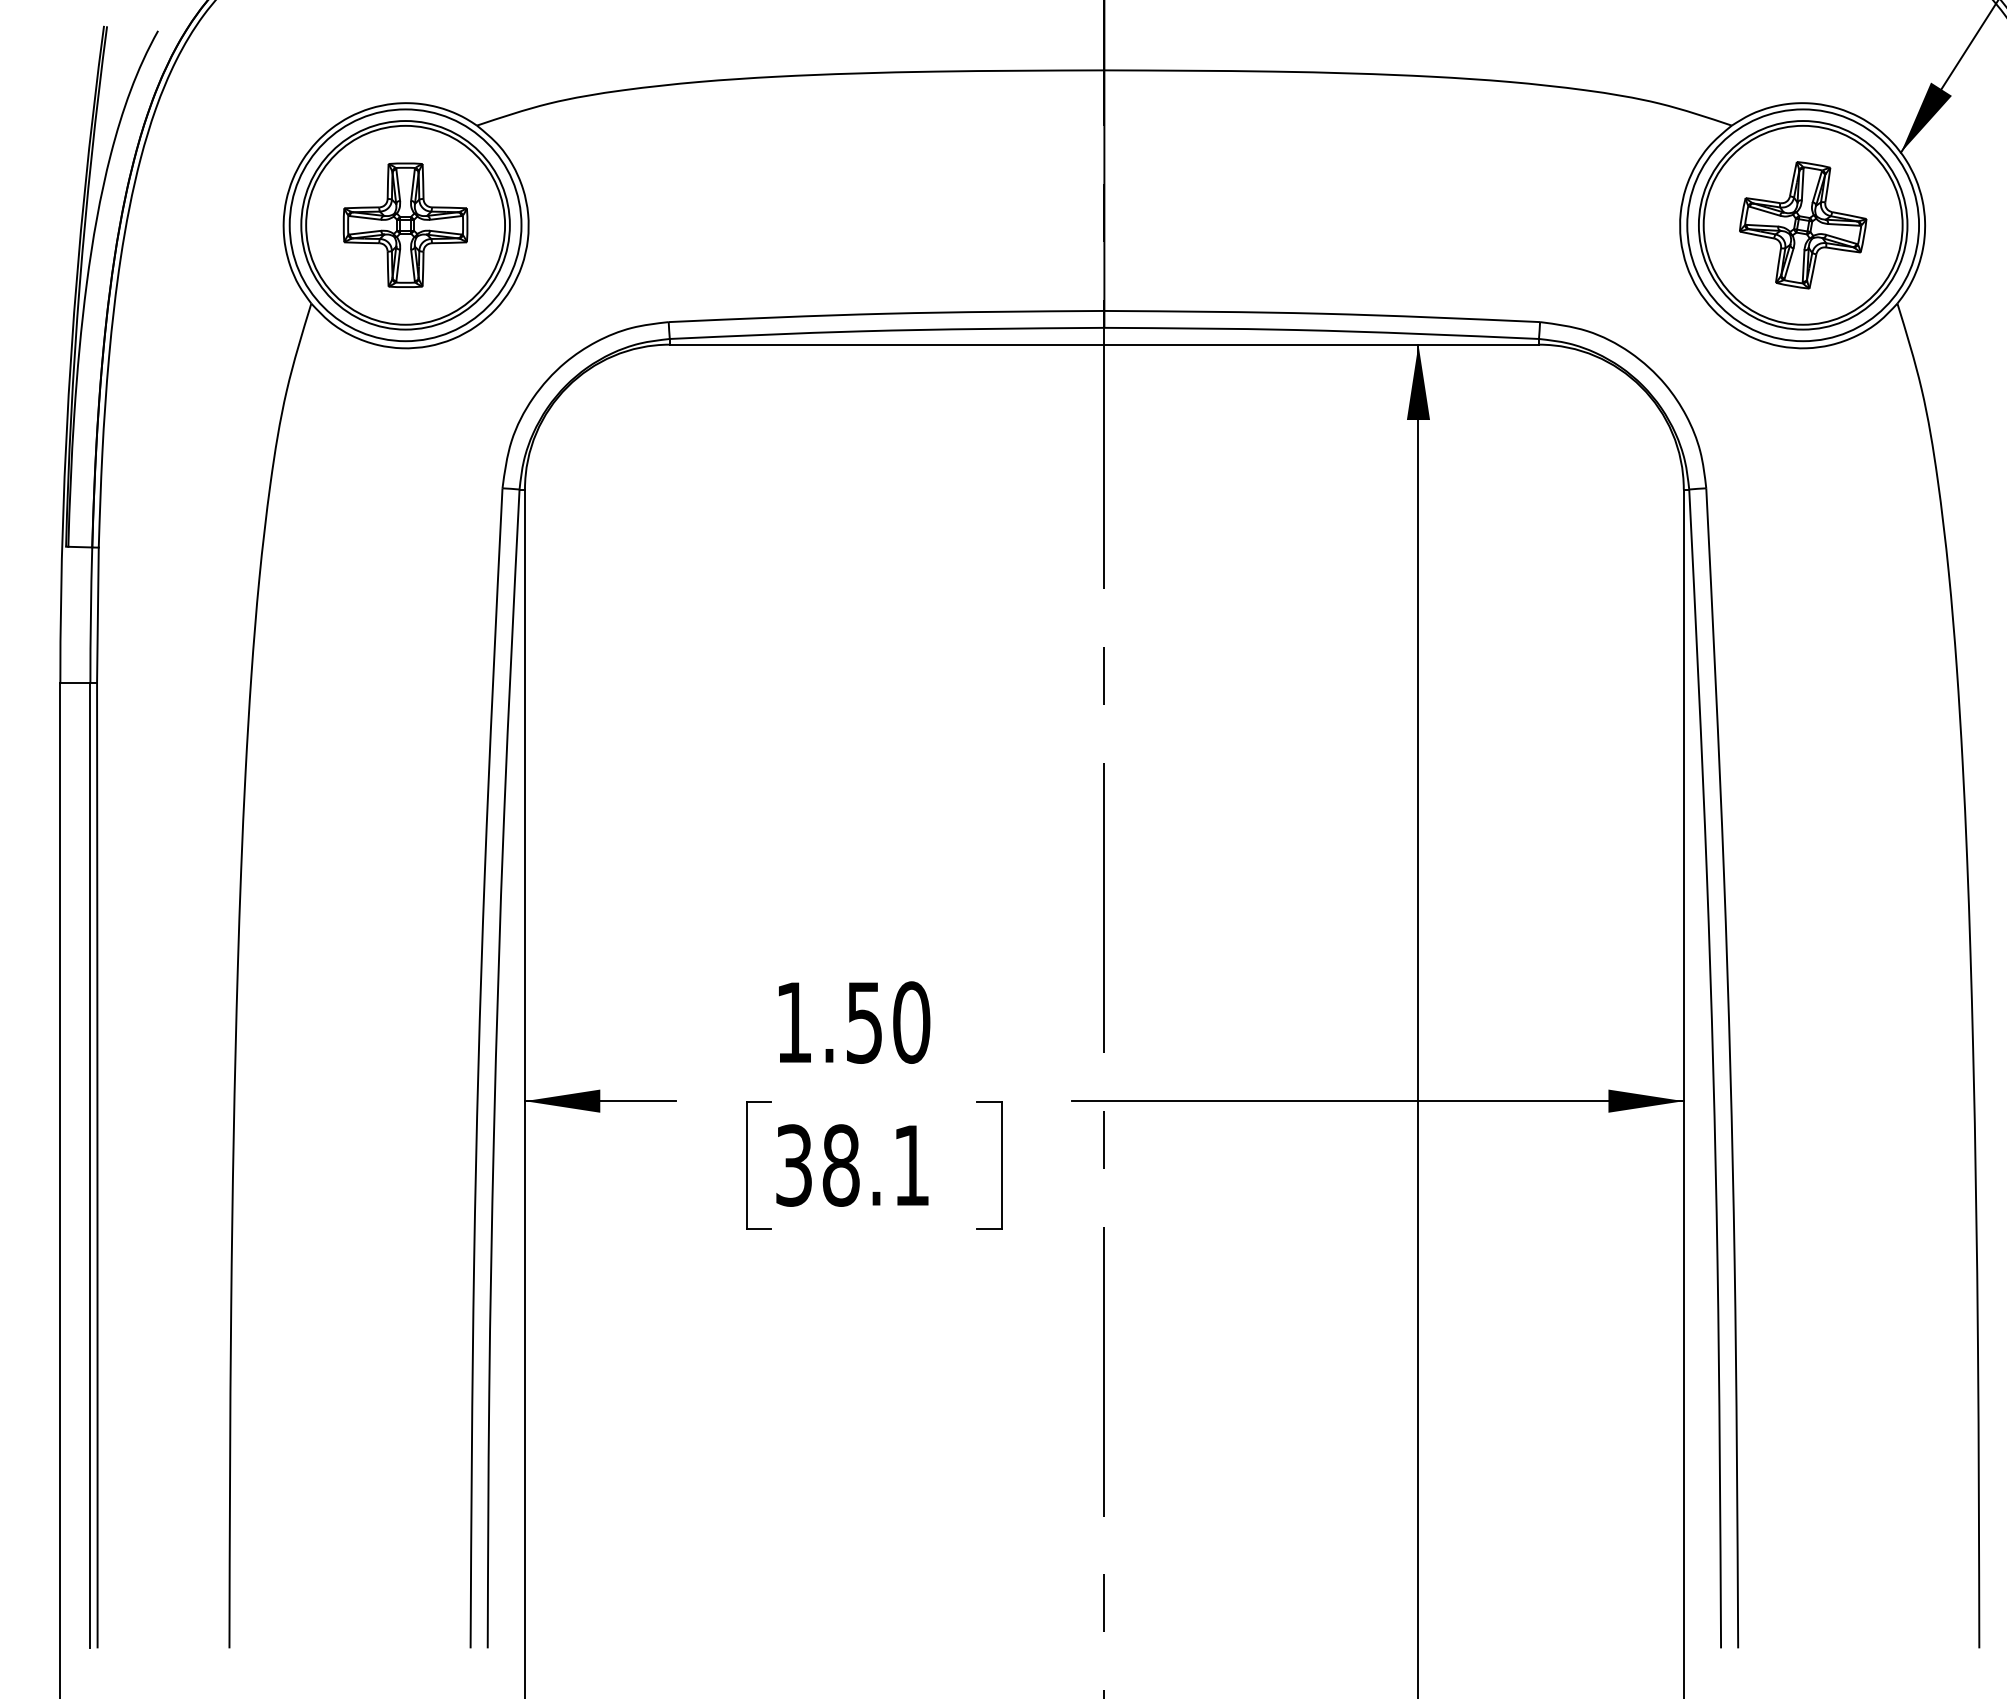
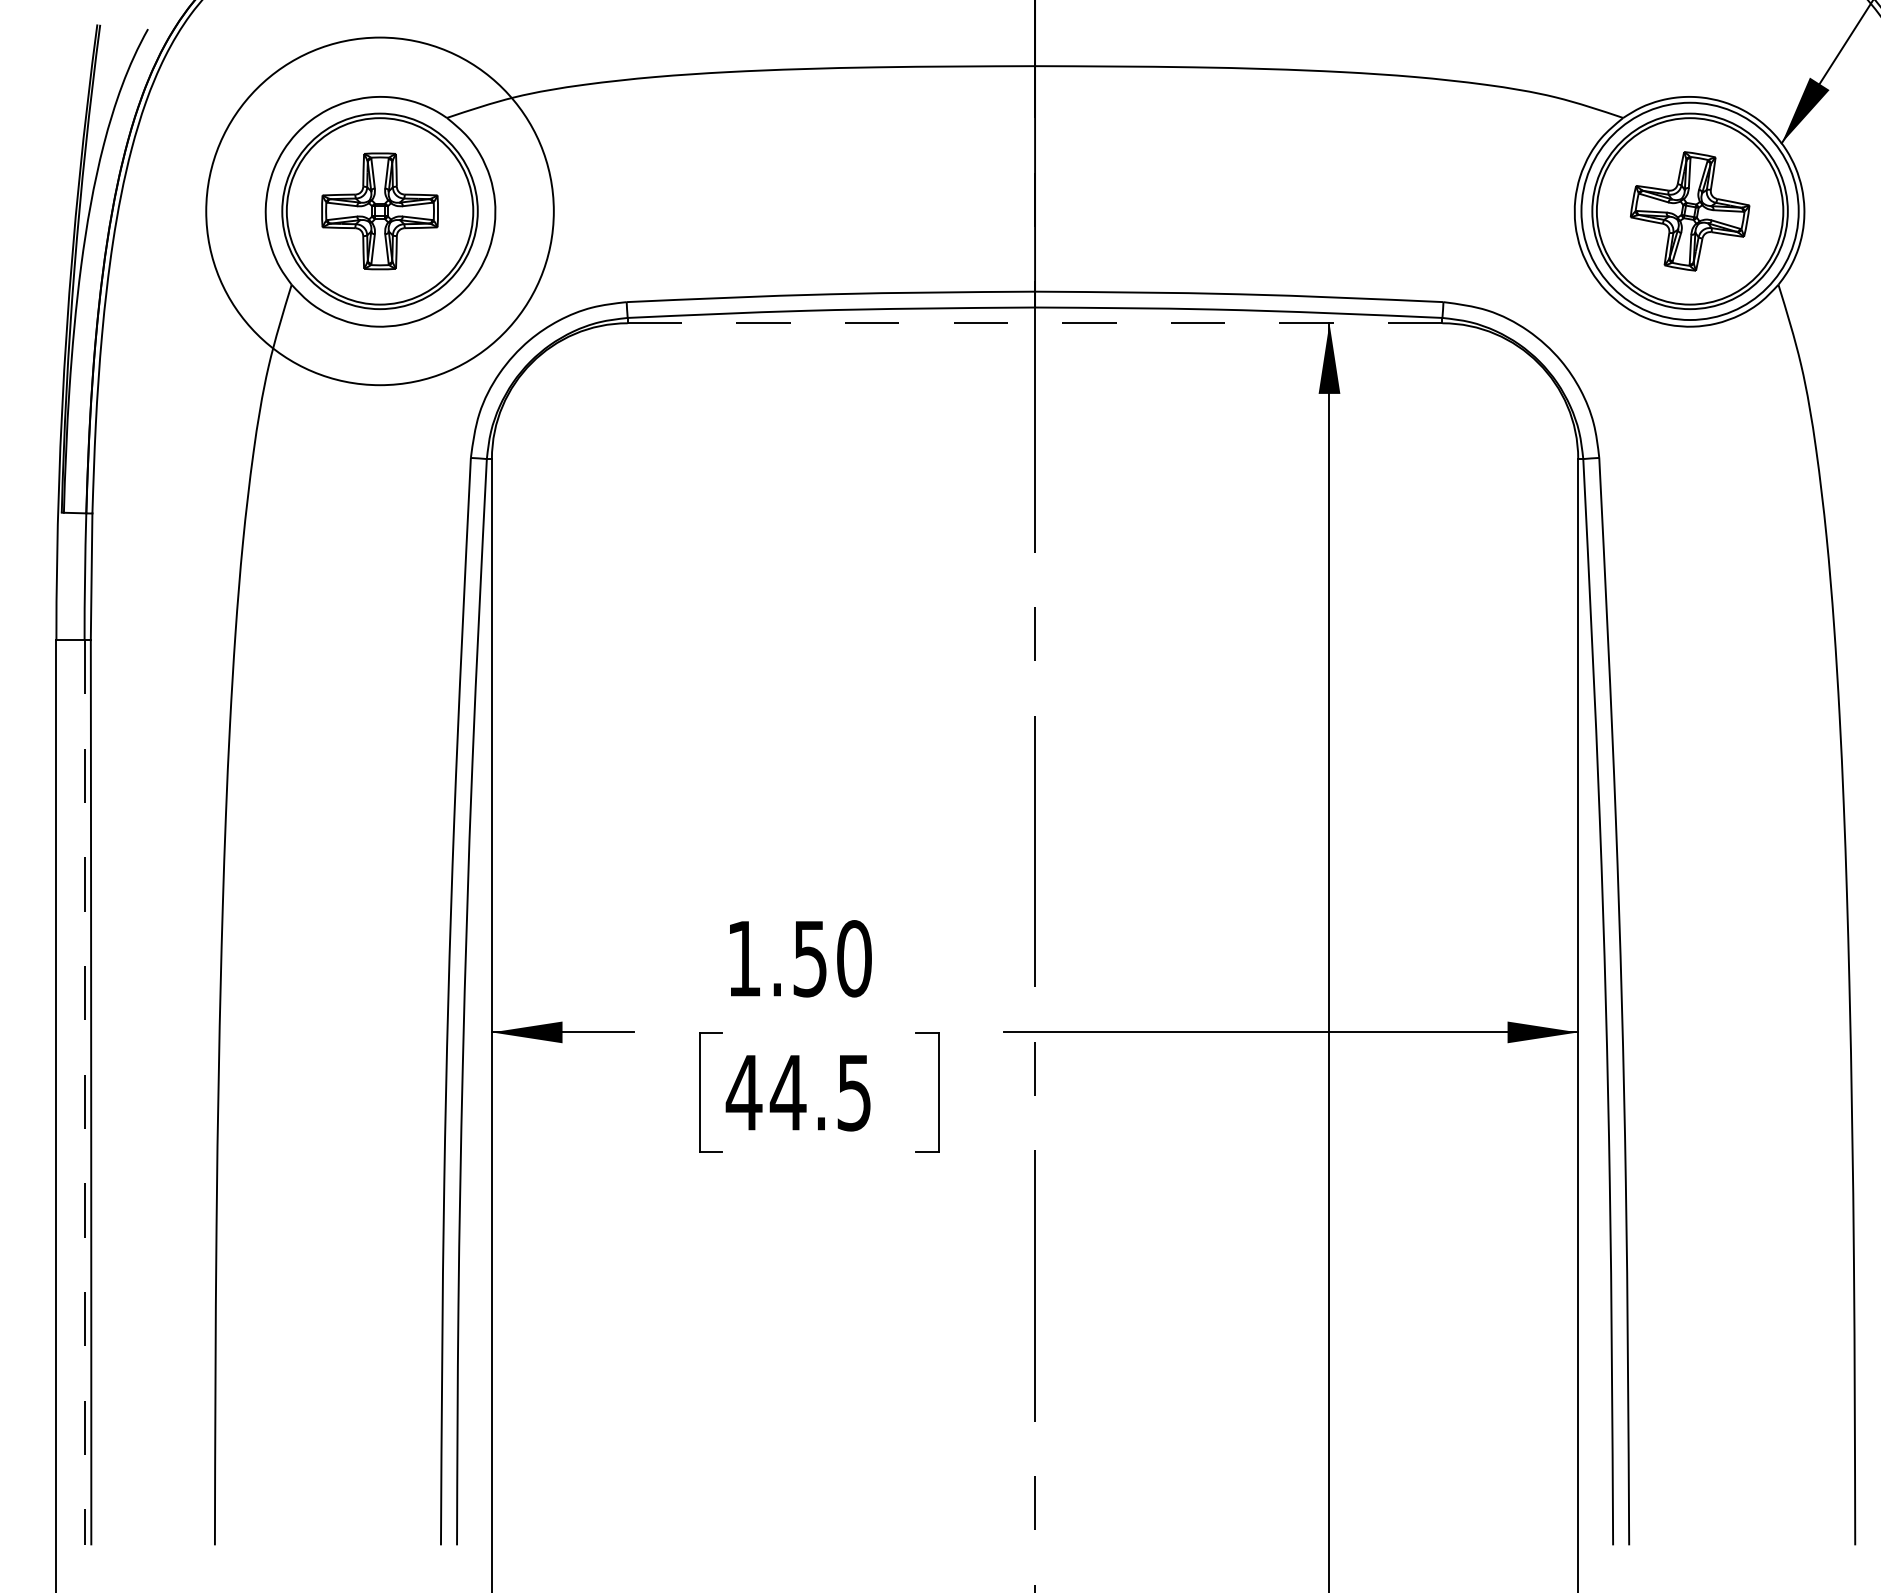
circle: (405, 225) -> (379, 211), size x1.6
line: (1103, 344) -> (1034, 323), solid -> dashed
line: (90, 1165) -> (84, 1092), solid -> dashed
text: (850, 1165) -> (797, 1092), 38.1 -> 44.5

